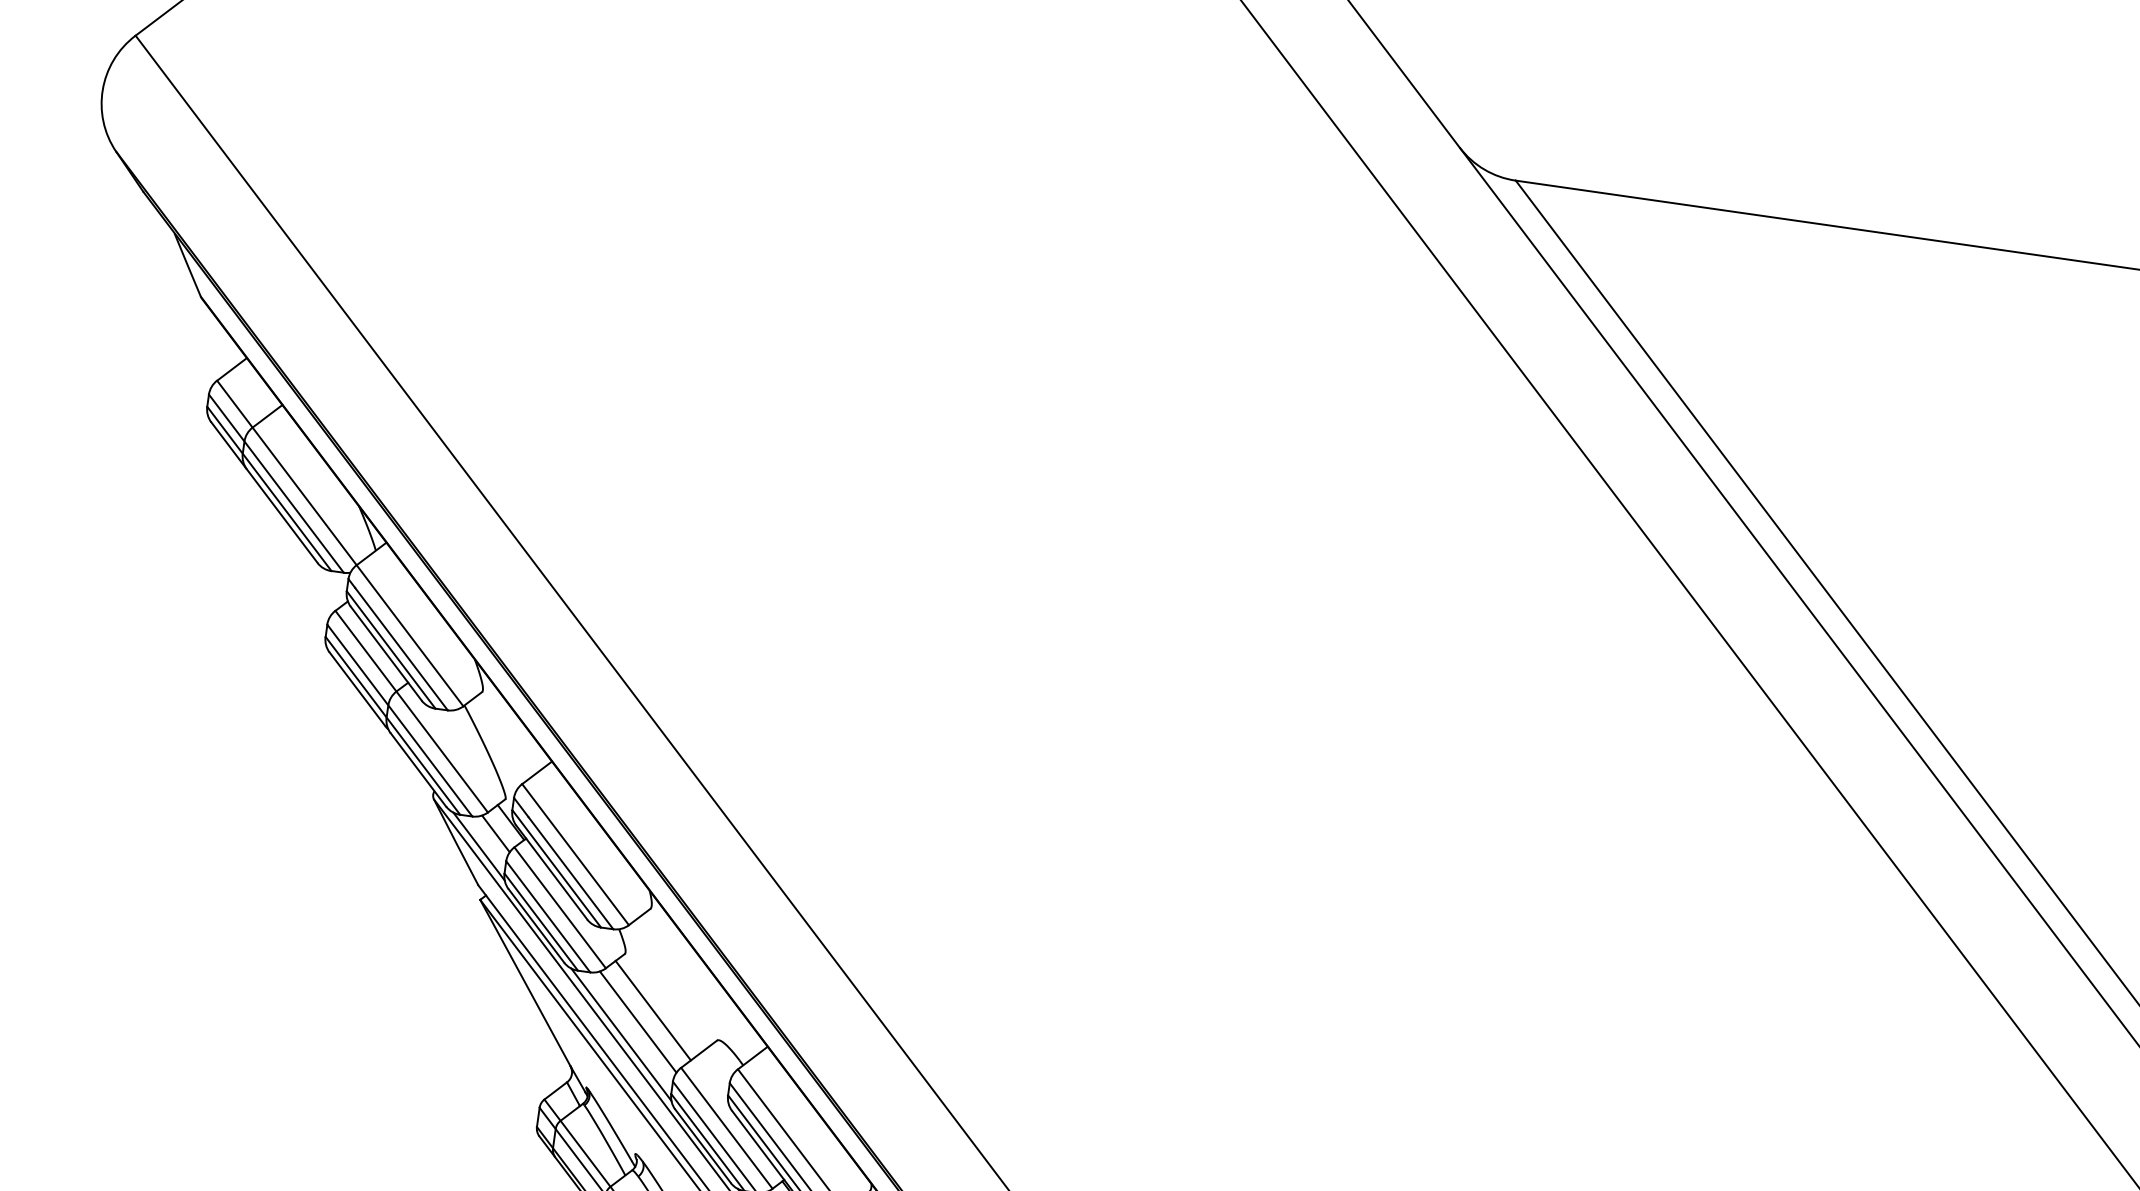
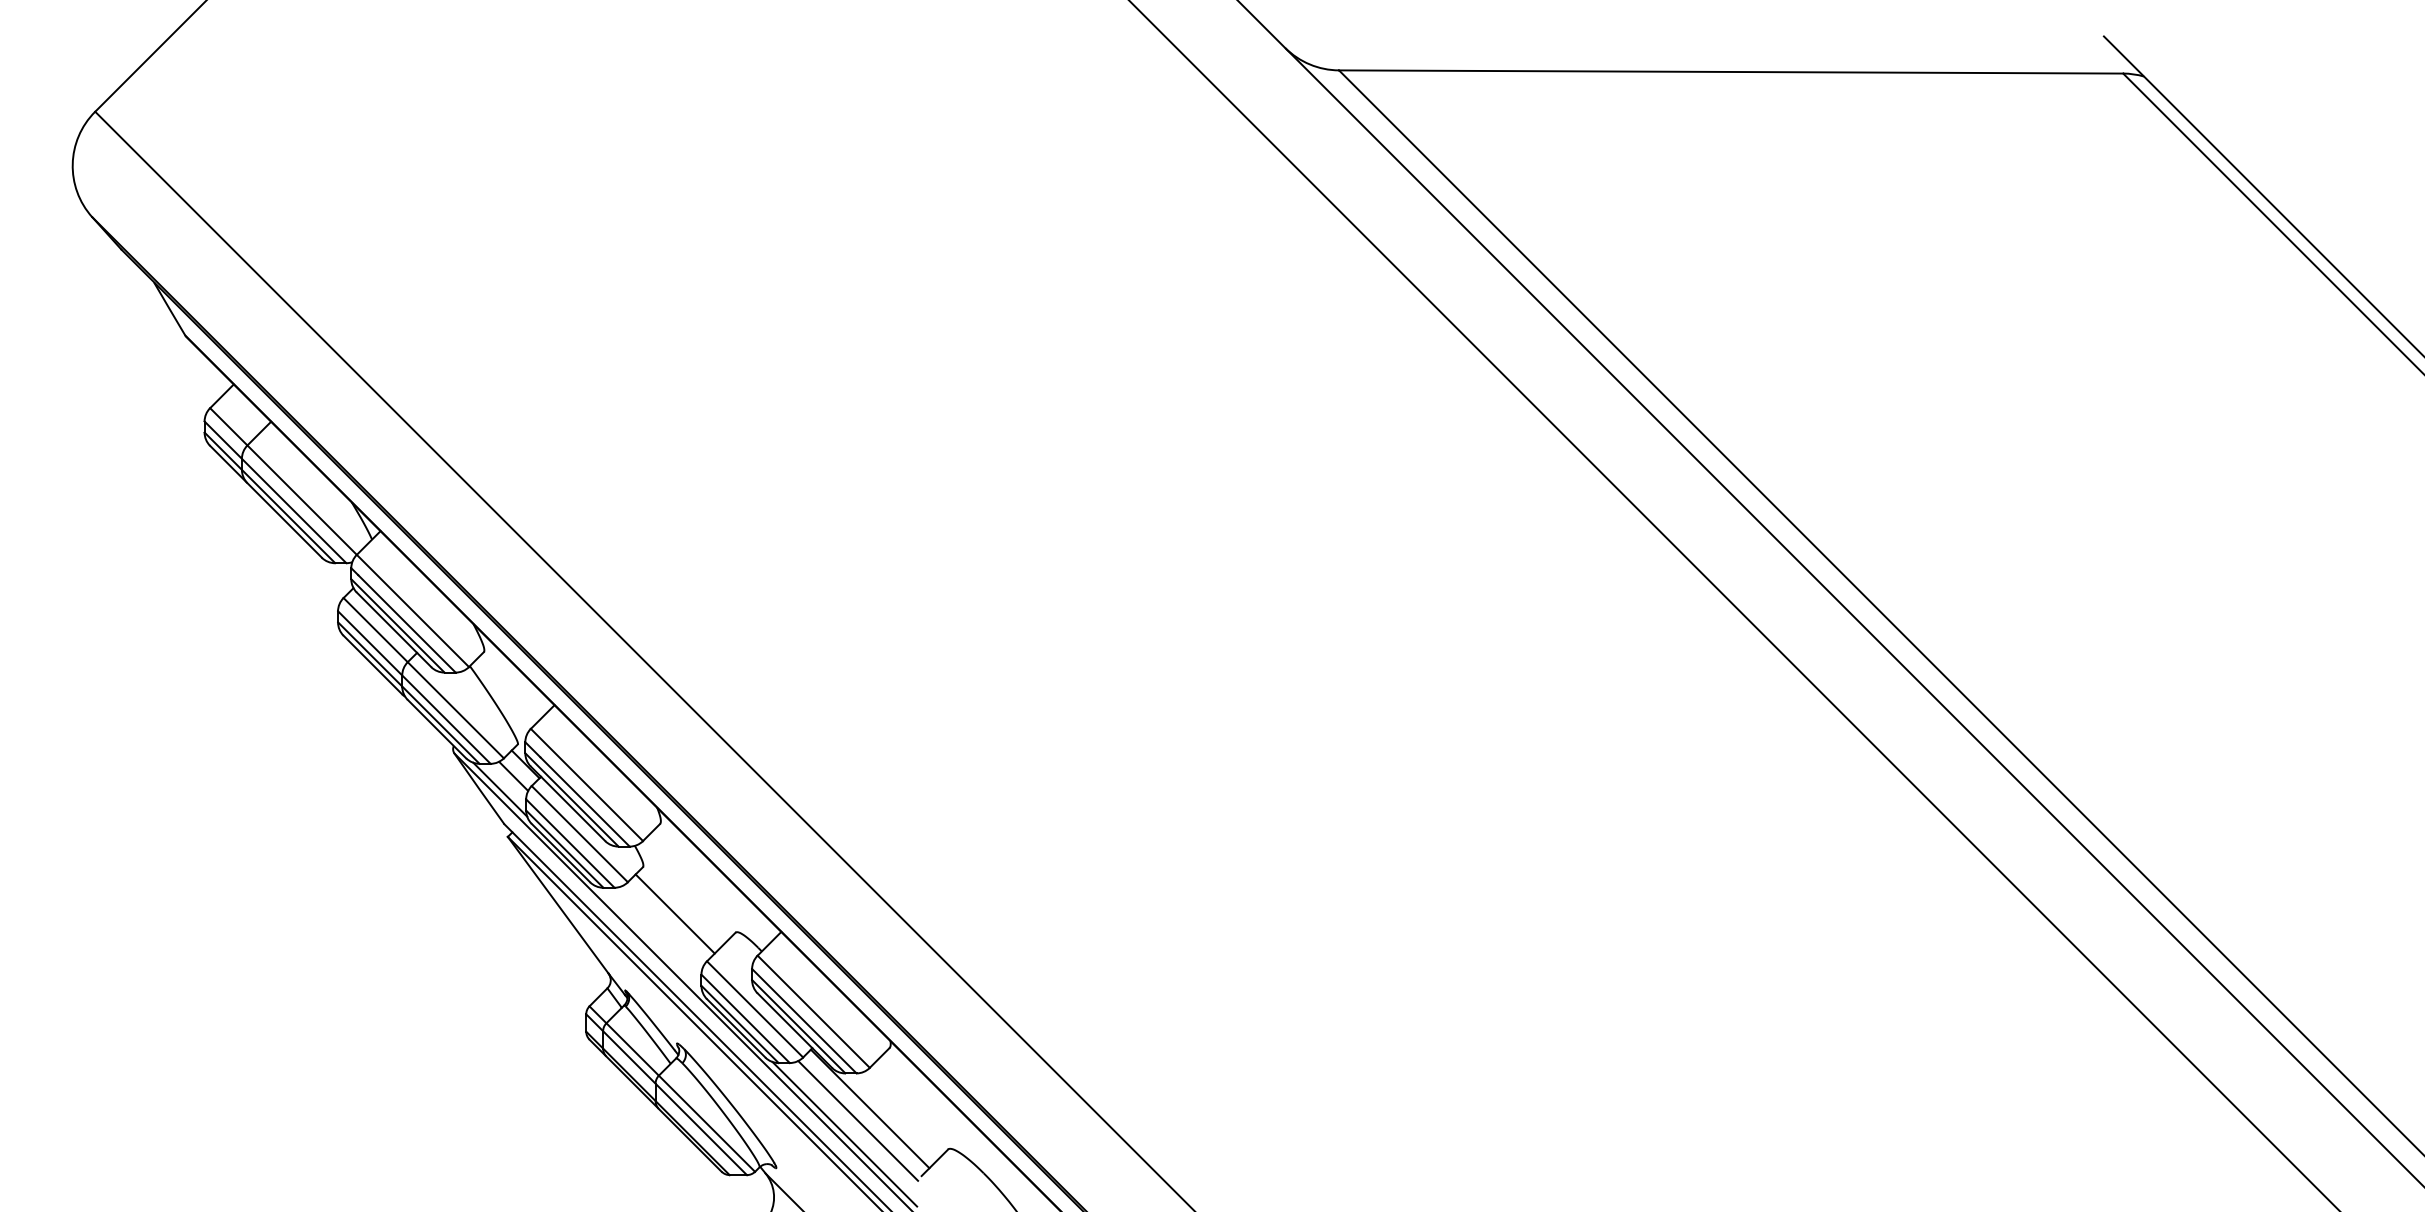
line: (637, 1021) -> (662, 925), removed
line: (621, 1033) -> (649, 938), removed

